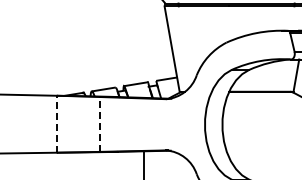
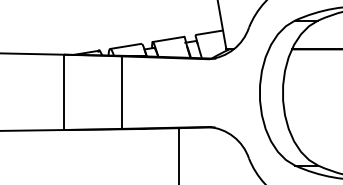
line: (56, 123) -> (63, 91), dashed -> solid
line: (100, 123) -> (121, 91), dashed -> solid

